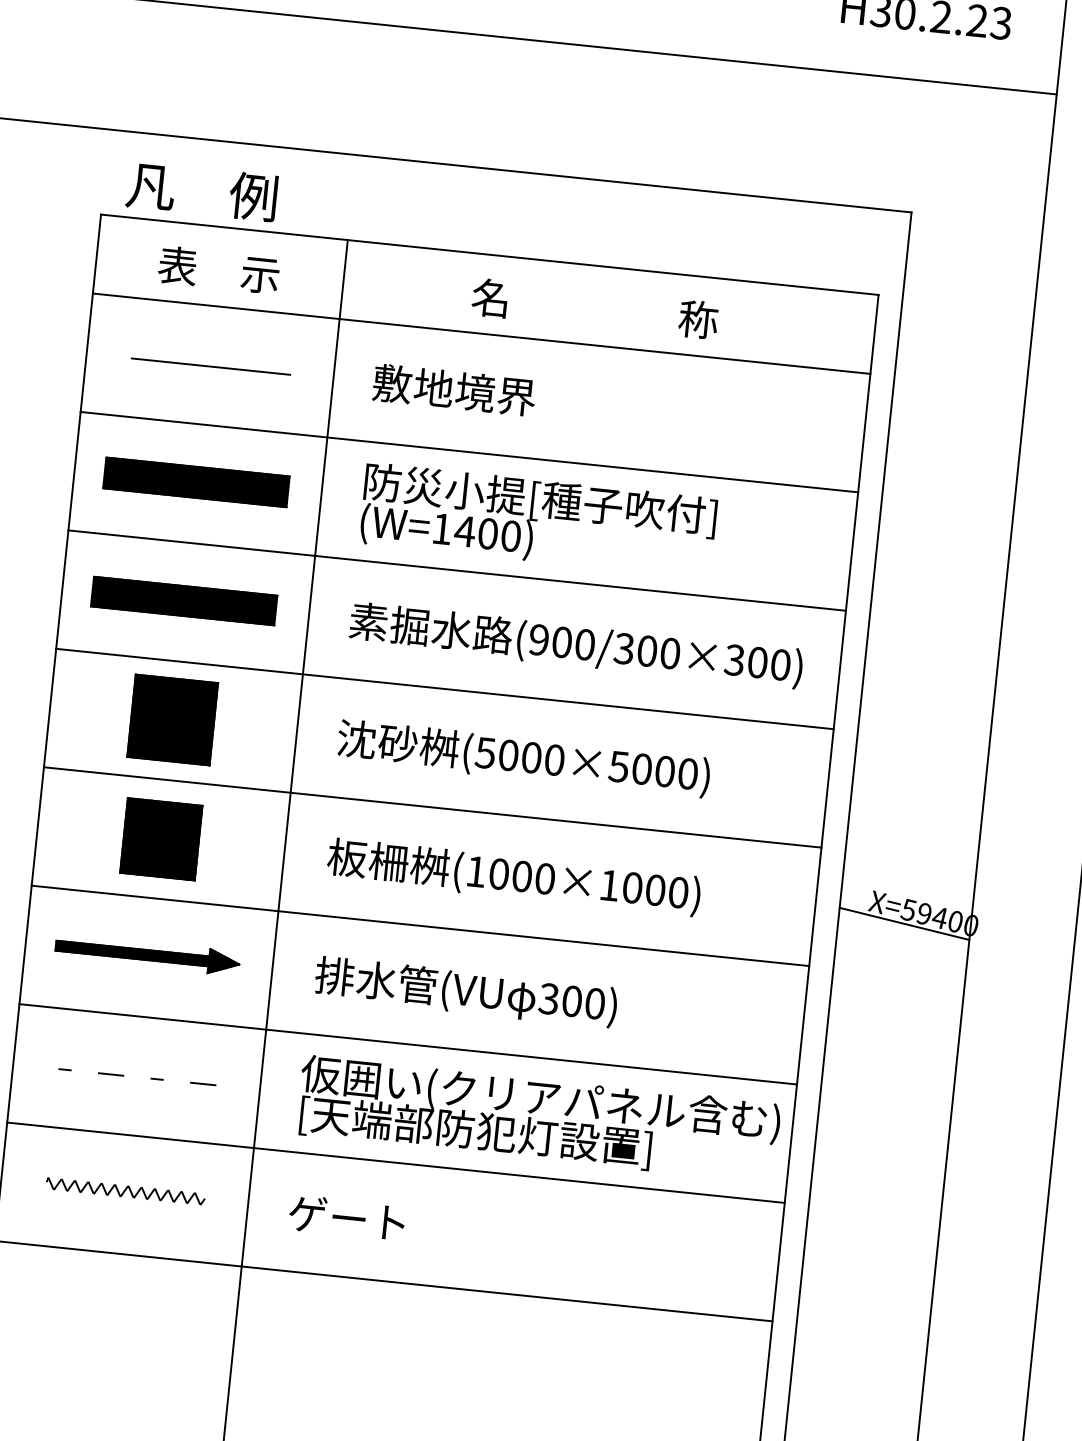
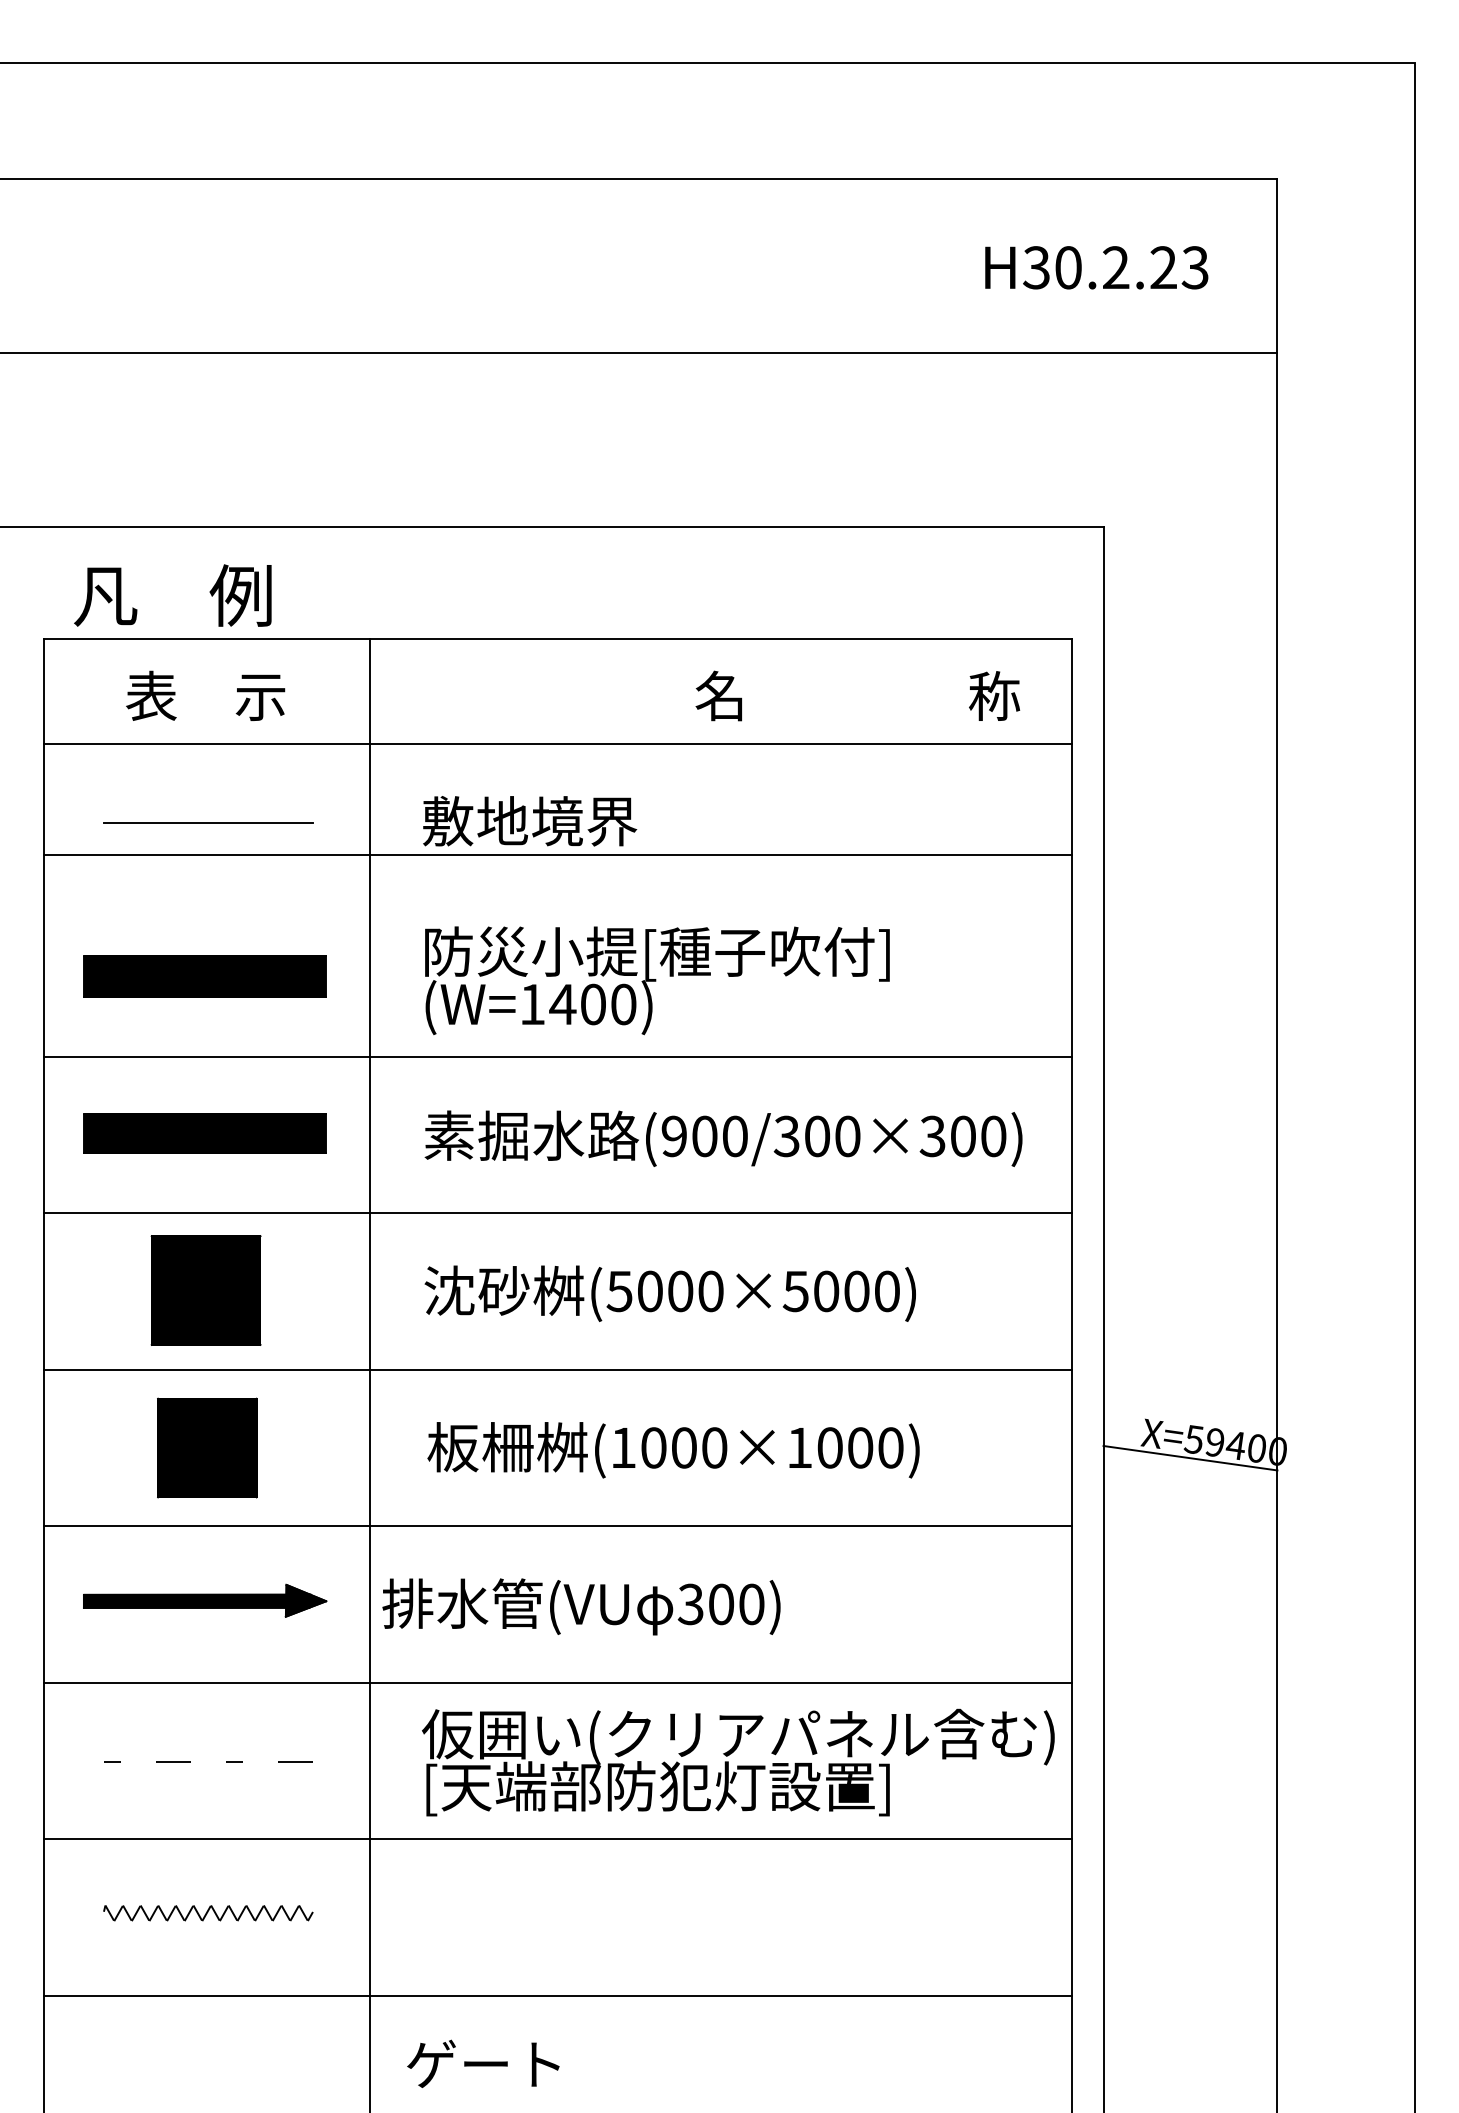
text: (594, 308) -> (857, 695), moved
line: (469, 452) -> (557, 855), moved
text: (466, 991) -> (581, 1606), moved
text: (347, 1217) -> (483, 2063), moved

